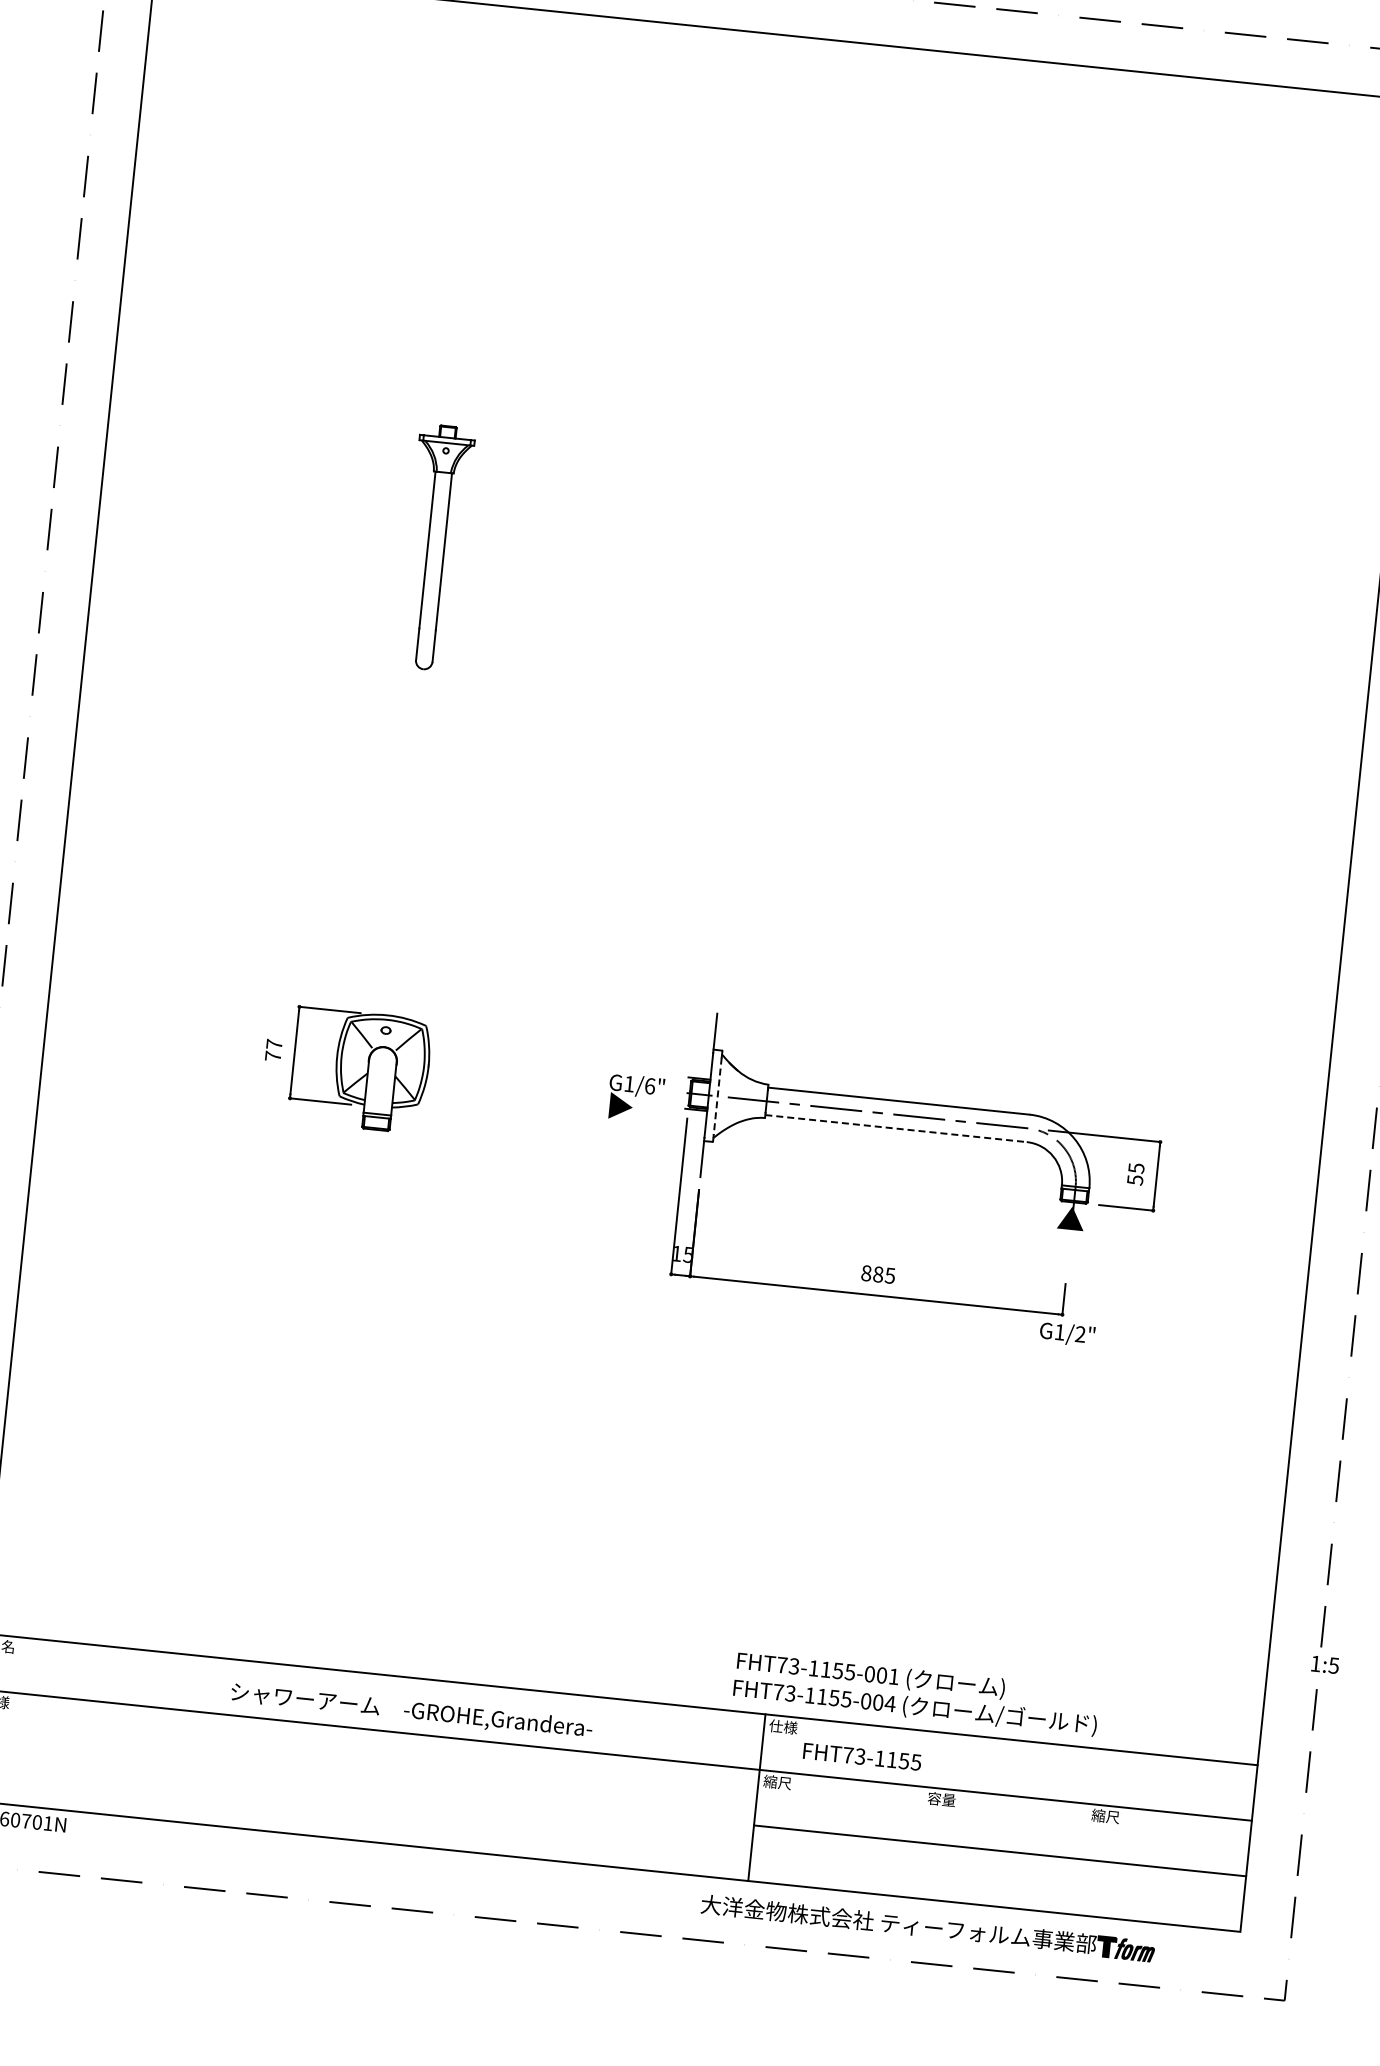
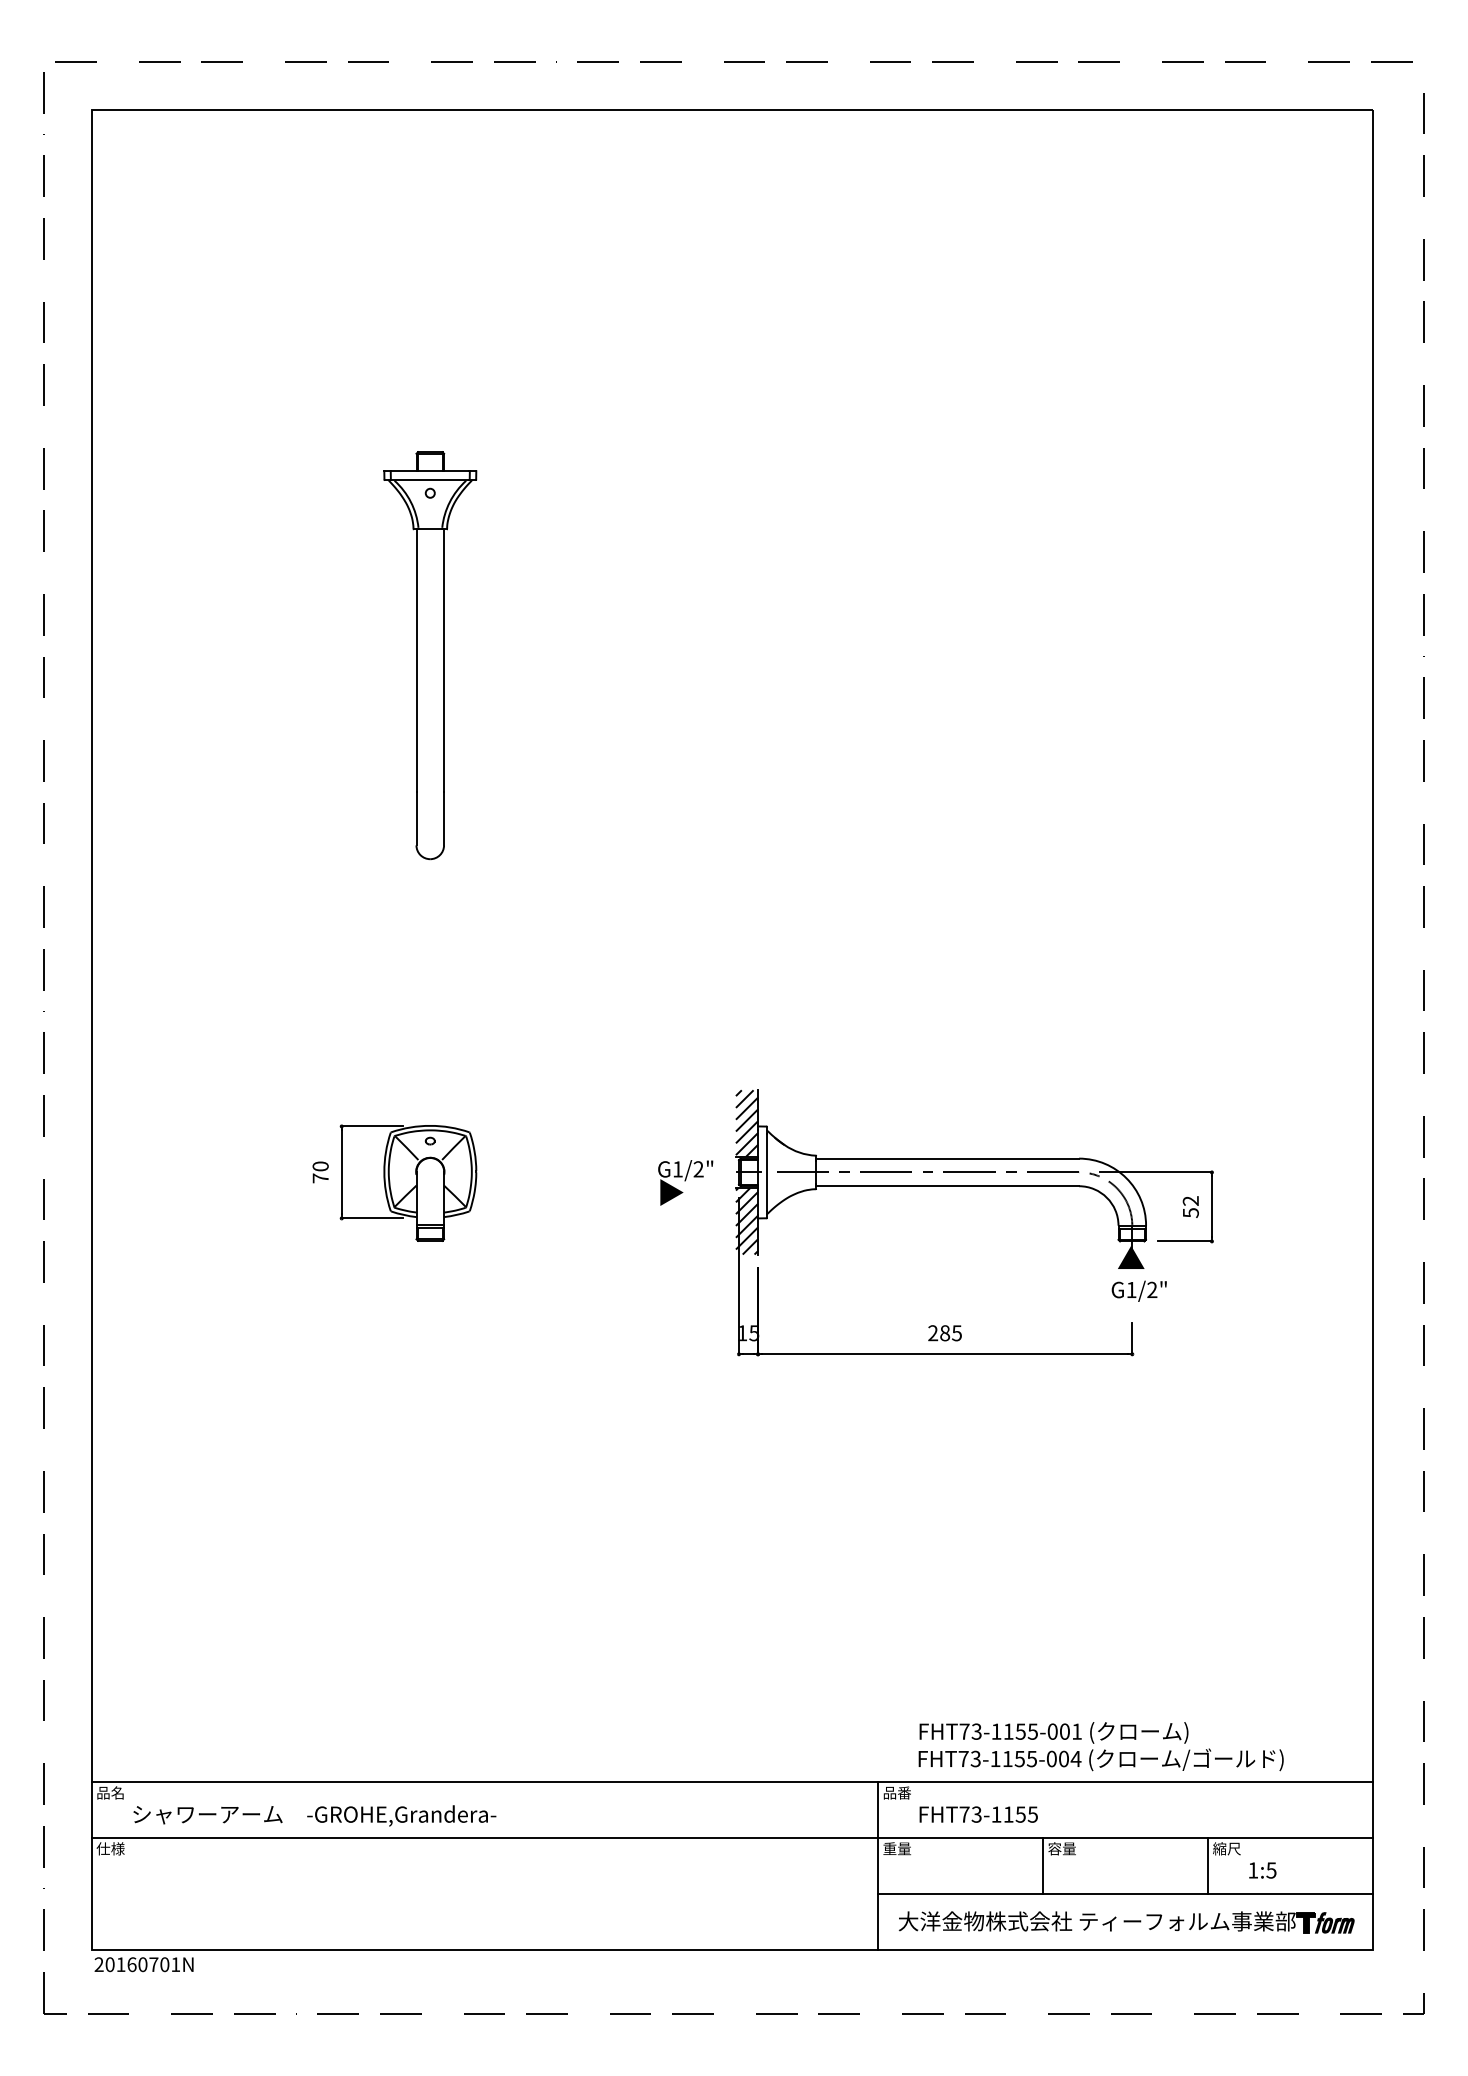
part: (436, 547) -> (430, 655), size x1.67
text: (274, 1044) -> (320, 1166), 77 -> 70
hatch: (702, 1045) -> (746, 1123), added
text: (649, 1086) -> (698, 1169), G1/6" -> G1/2"
line: (717, 1096) -> (766, 1172), dashed -> solid
line: (896, 1128) -> (948, 1186), dashed -> solid
hatch: (692, 1143) -> (746, 1221), added
text: (1136, 1168) -> (1190, 1201), 55 -> 52
text: (866, 1273) -> (933, 1333), 885 -> 285
text: (1066, 1333) -> (1138, 1290), moved
text: (1325, 1664) -> (1262, 1870), moved
text: (915, 1693) -> (1100, 1746), moved
text: (411, 1711) -> (314, 1815), moved
text: (783, 1726) -> (897, 1792), 仕様 -> 品番
text: (777, 1782) -> (896, 1848), 縮尺 -> 重量
line: (920, 1815) -> (1042, 1866), added
line: (1084, 1831) -> (1207, 1866), added
part: (927, 1928) -> (1126, 1922), moved

